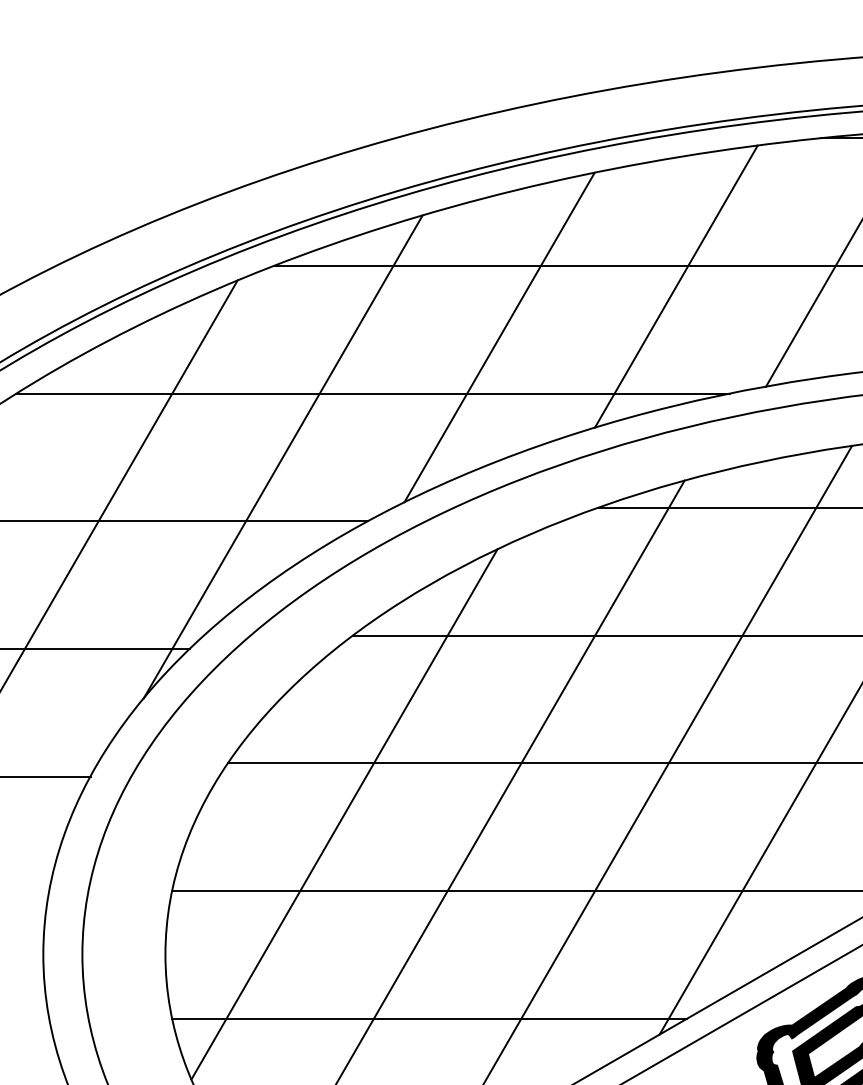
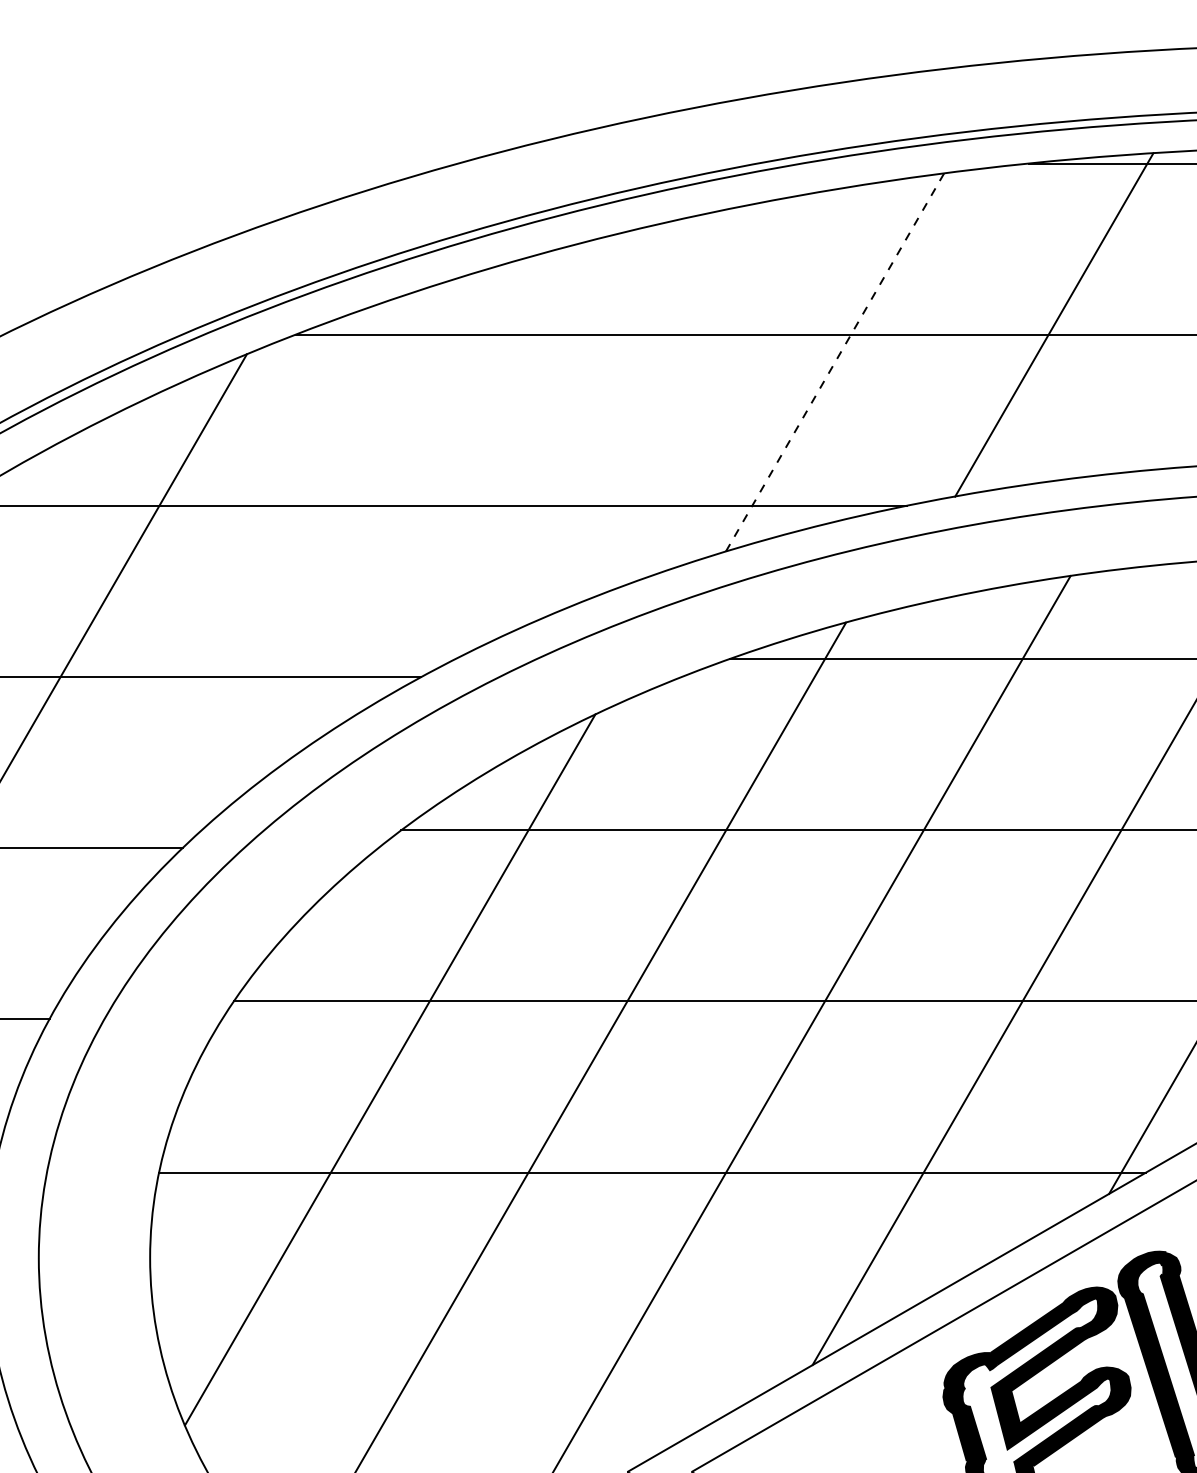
line: (675, 287) -> (834, 363), solid -> dashed
line: (499, 337) -> (597, 430), removed
line: (282, 456) -> (307, 590), removed
line: (429, 1018) -> (504, 1343), removed

